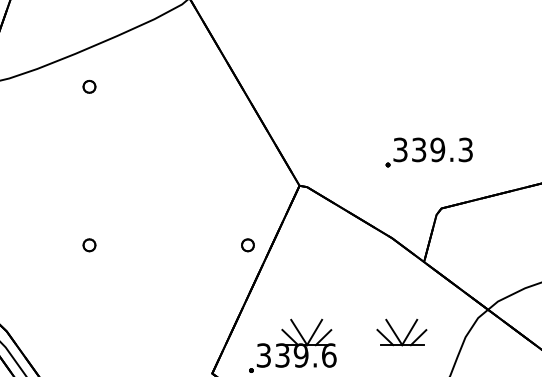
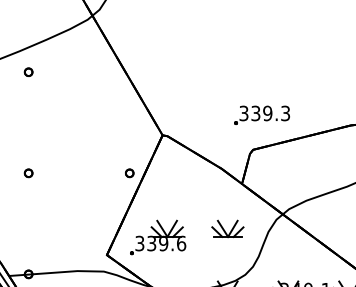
part: (427, 151) -> (261, 114), moved

